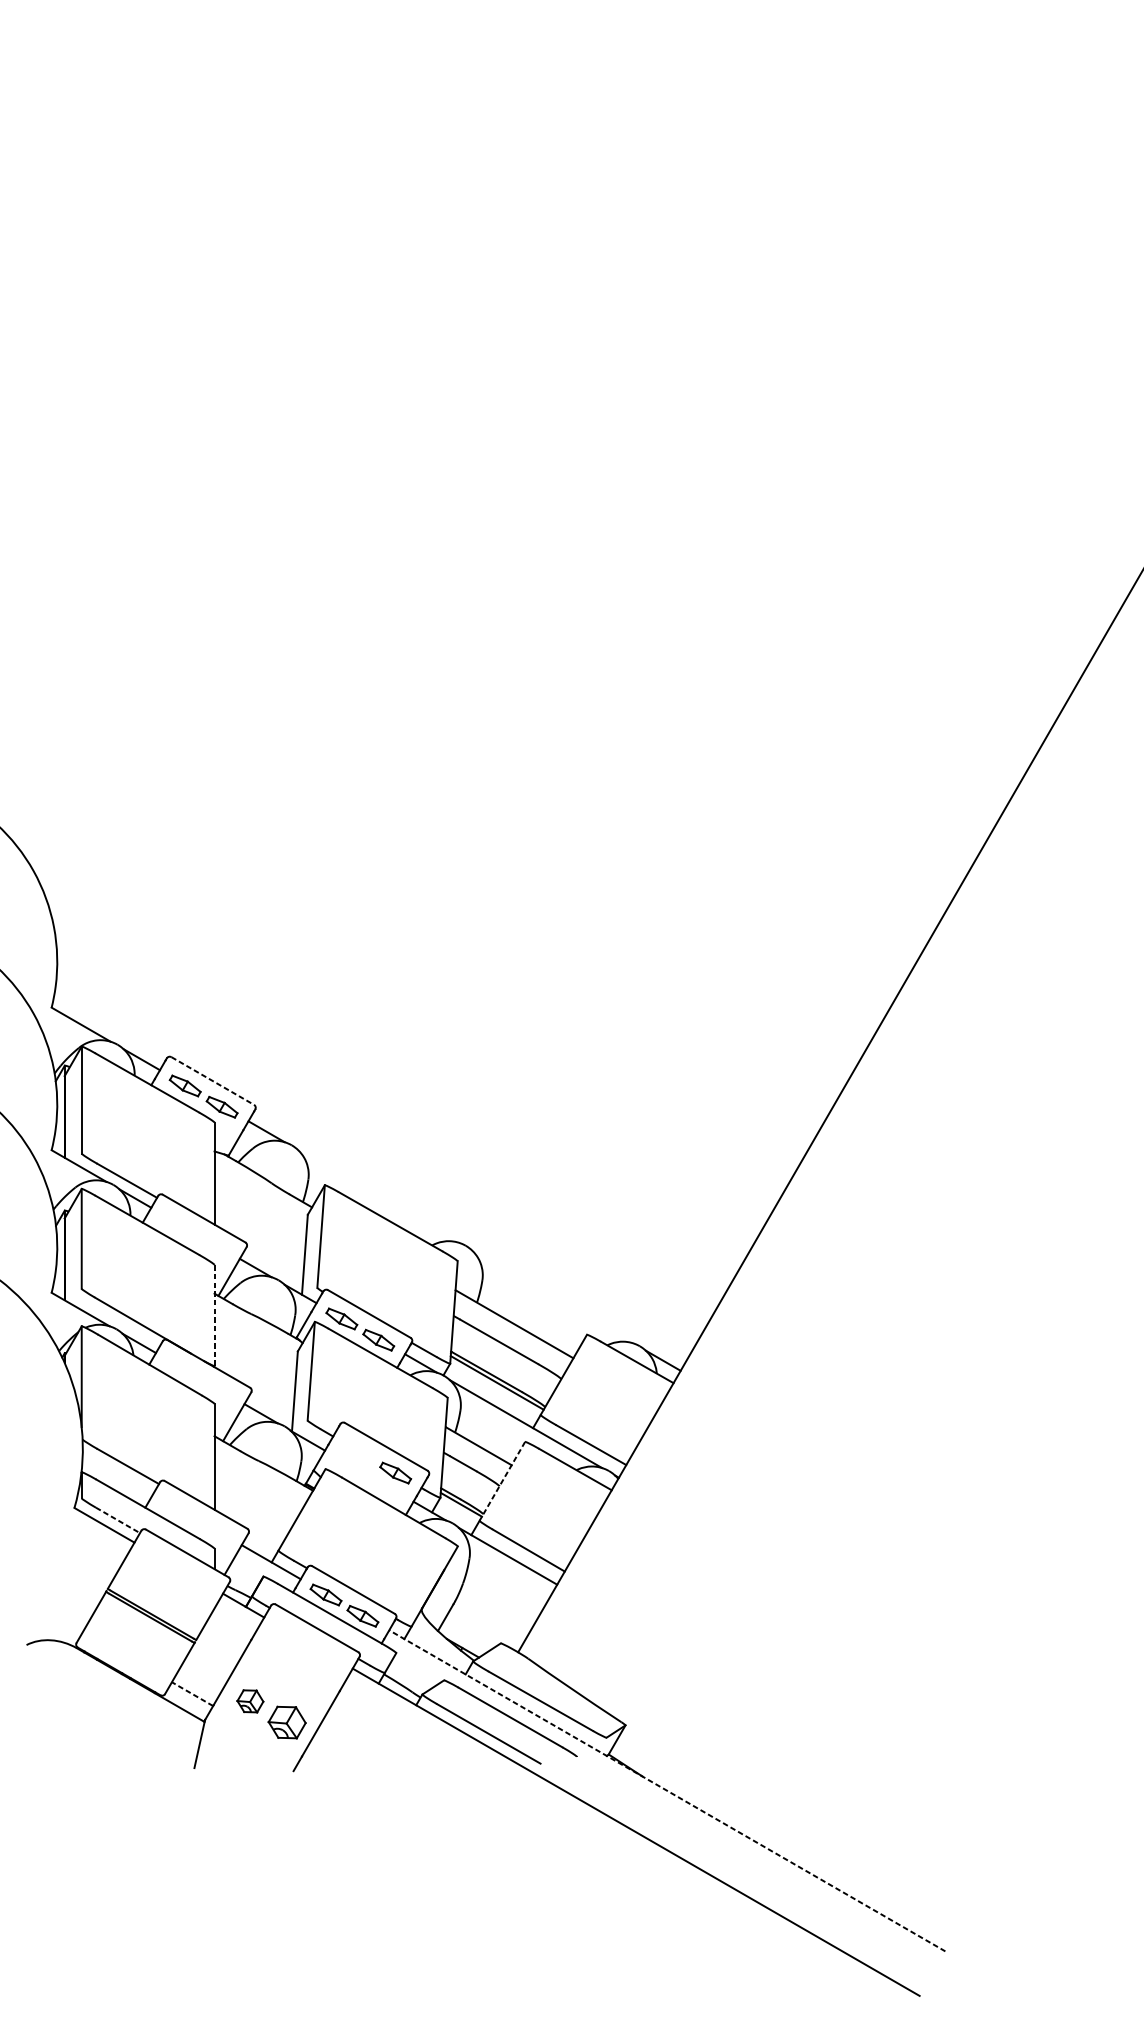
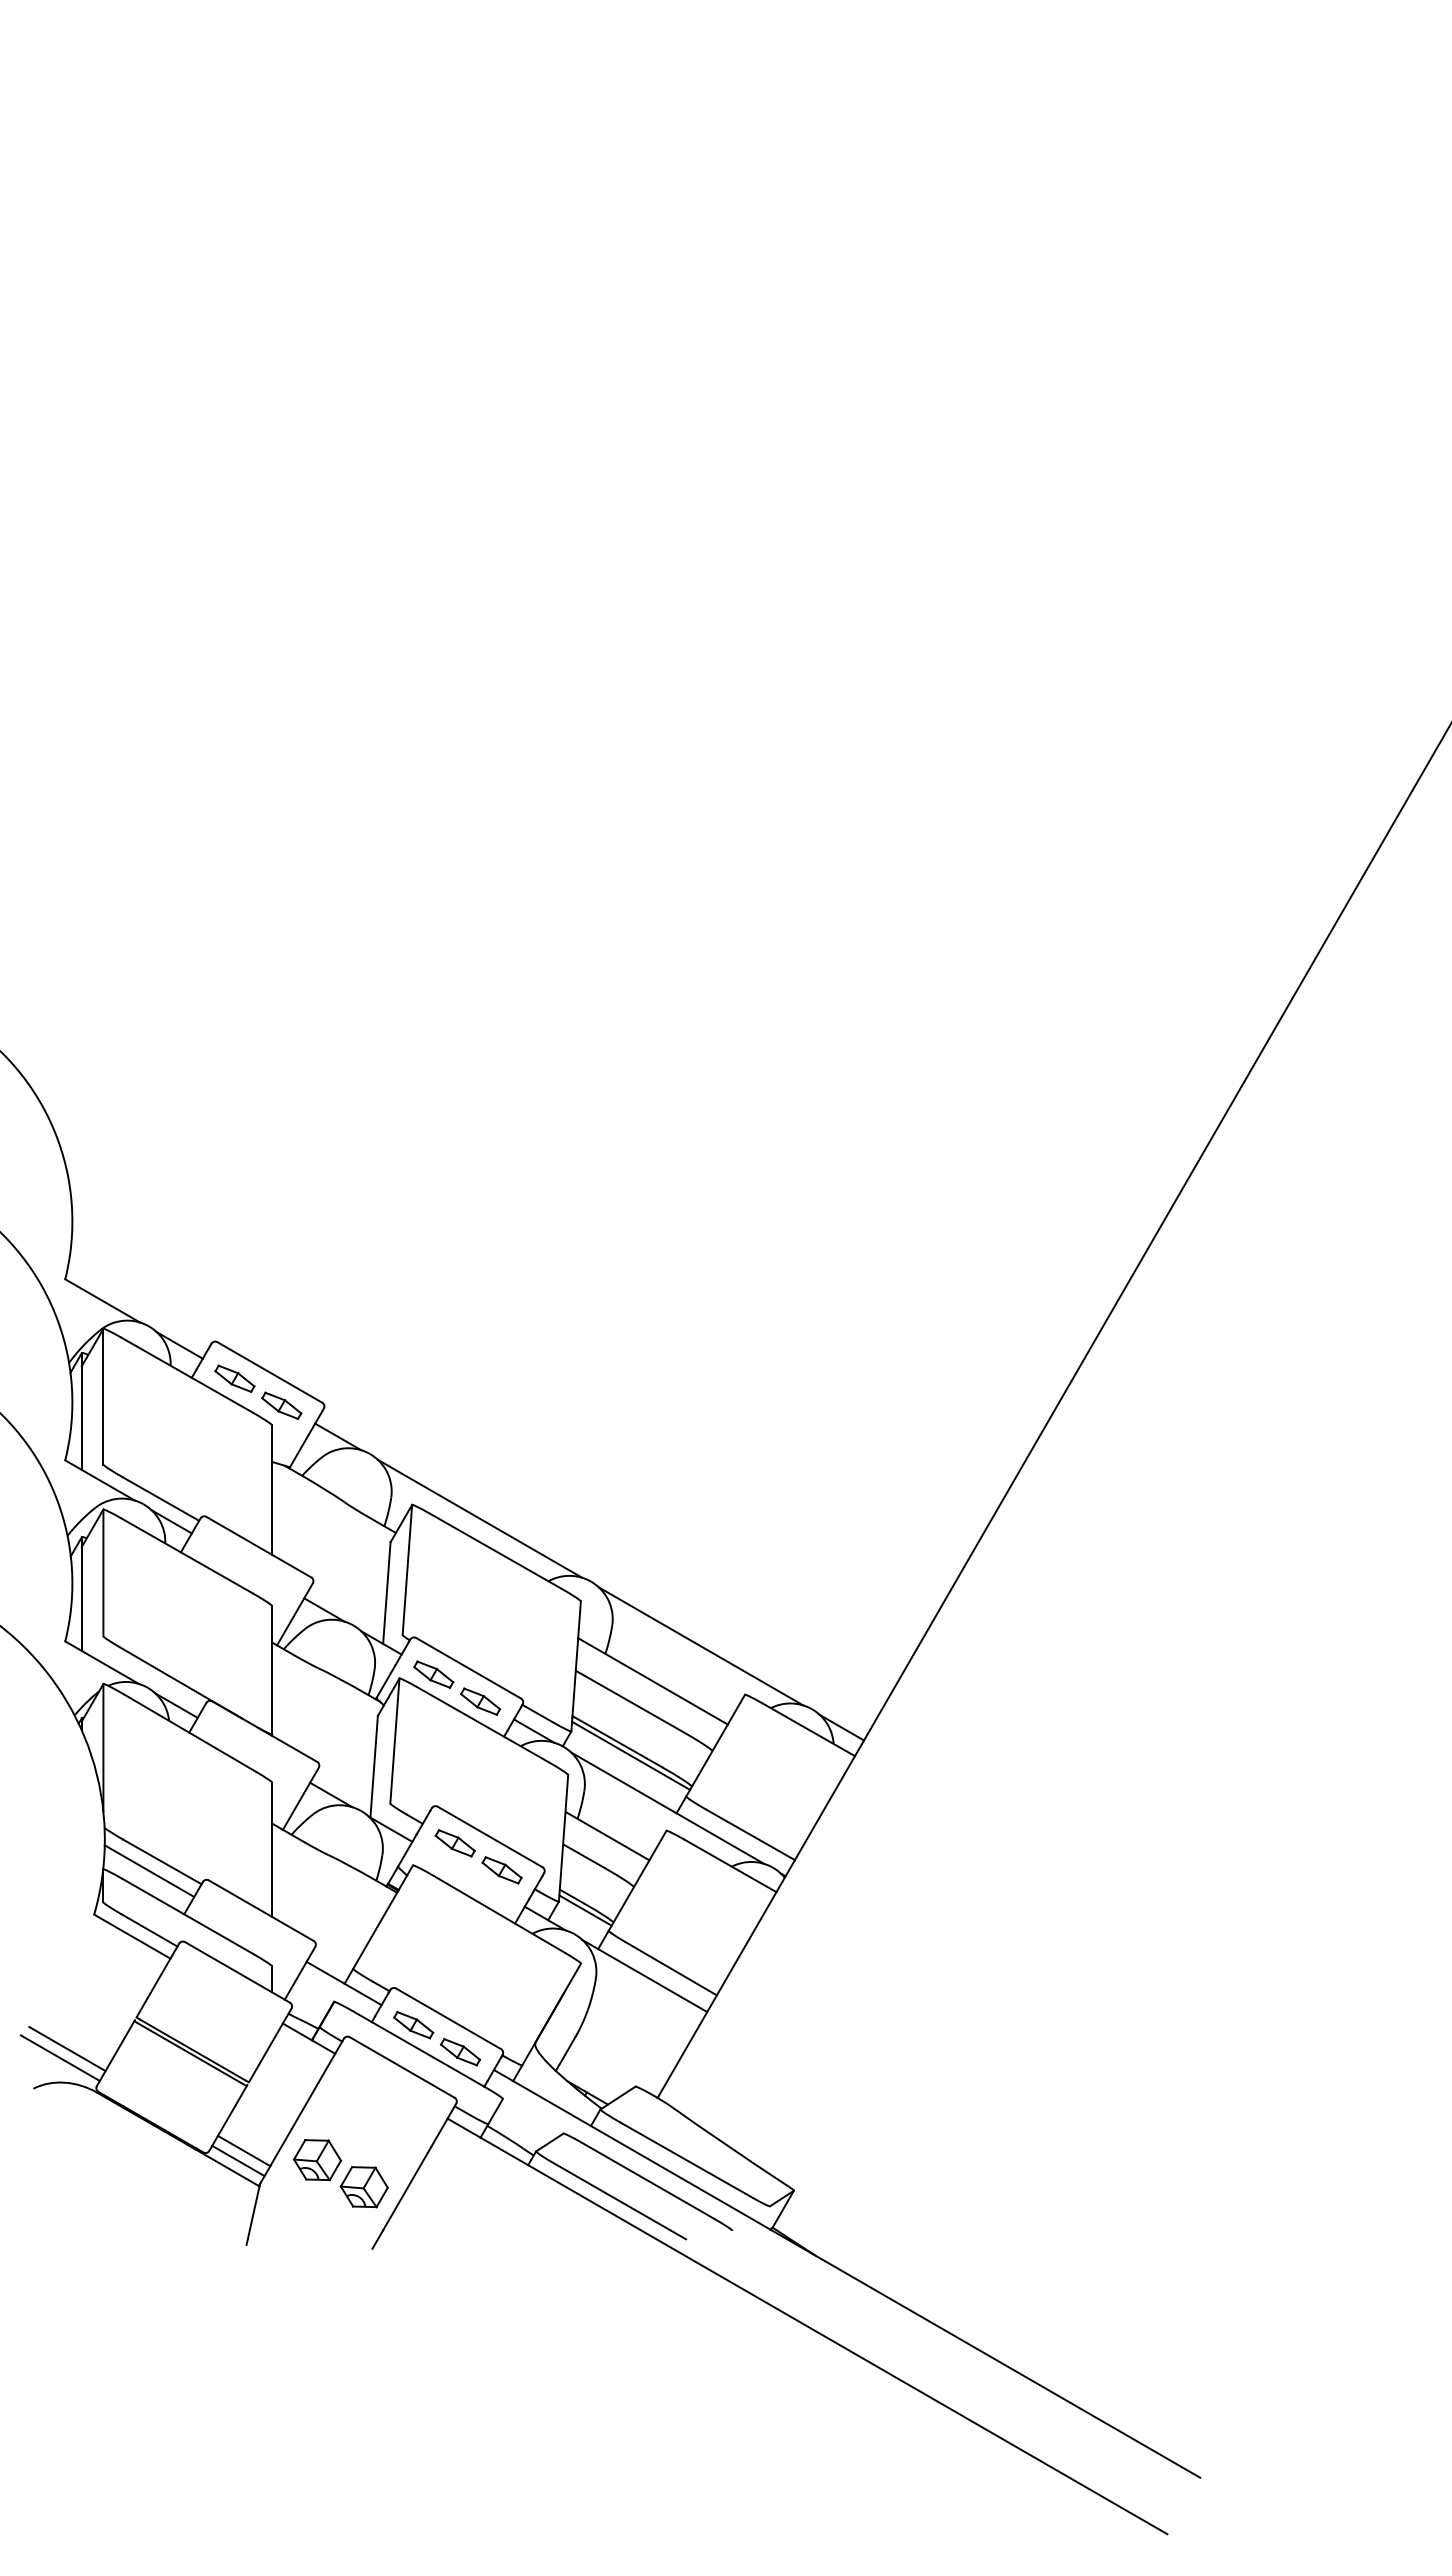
line: (212, 1081) -> (269, 1372), dashed -> solid
line: (377, 1196) -> (479, 1518), added
line: (551, 1296) -> (700, 1646), added
line: (214, 1314) -> (272, 1669), dashed -> solid
part: (358, 1451) -> (454, 1843), added
line: (118, 1473) -> (149, 1870), added
line: (502, 1481) -> (637, 1880), dashed -> solid
line: (118, 1520) -> (149, 1930), dashed -> solid
line: (53, 1614) -> (67, 2049), added
line: (47, 1620) -> (59, 2057), added
line: (192, 1693) -> (243, 2150), dashed -> solid
line: (188, 1701) -> (238, 2160), added
part: (250, 1701) -> (317, 2160), size x1.43
line: (667, 1790) -> (847, 2273), dashed -> solid

